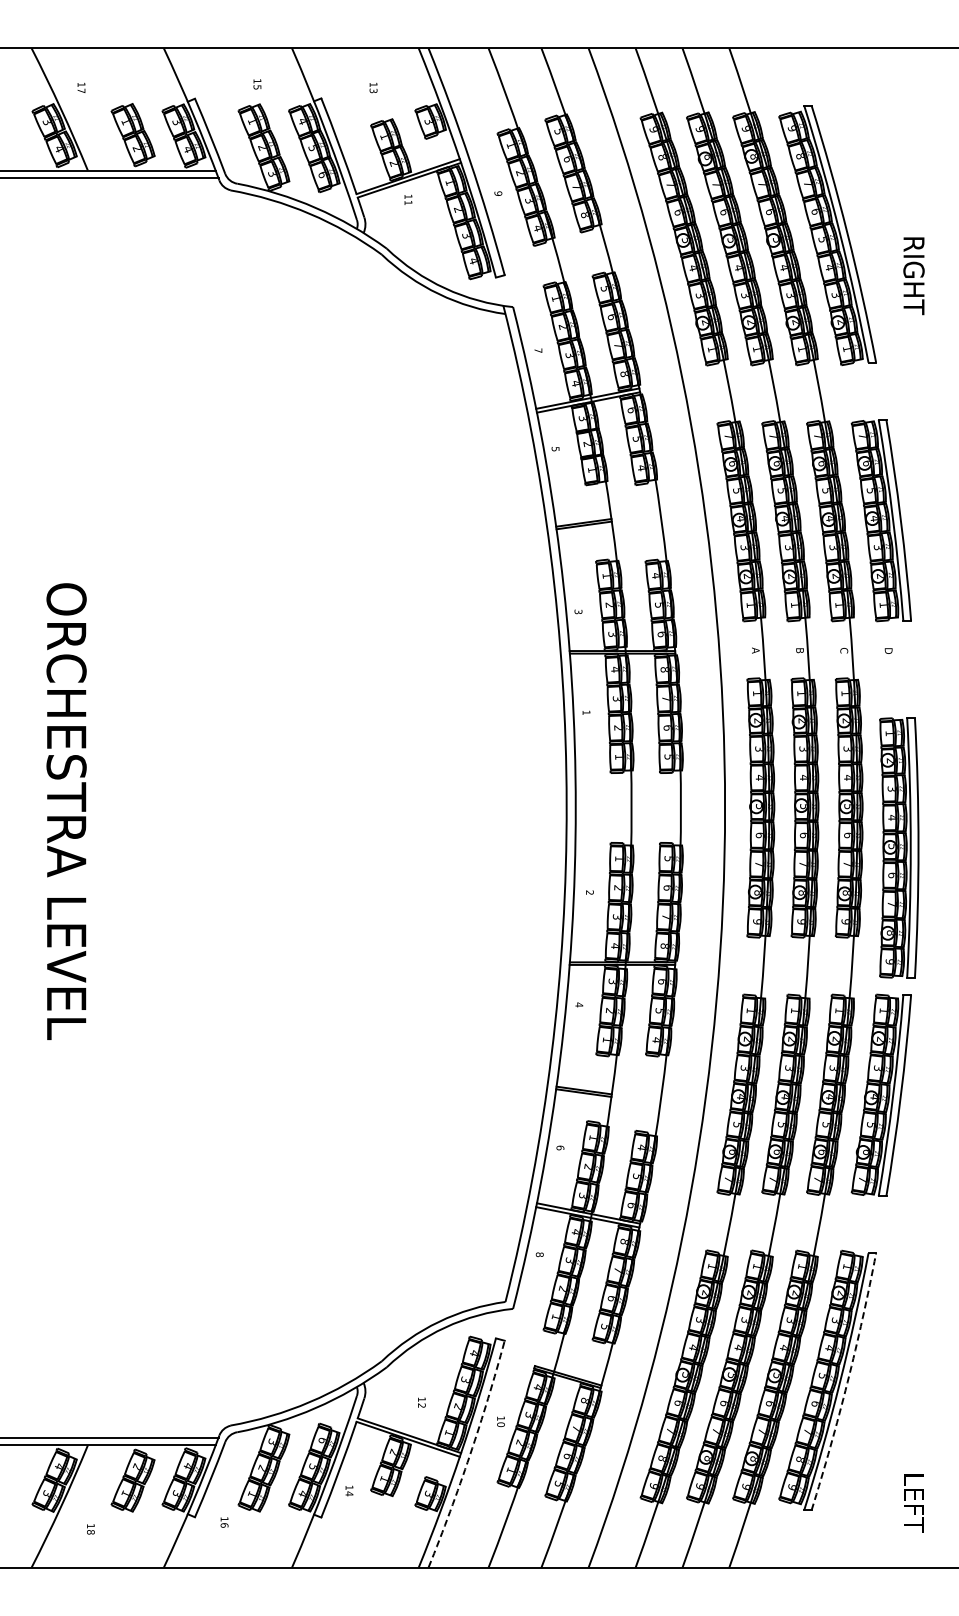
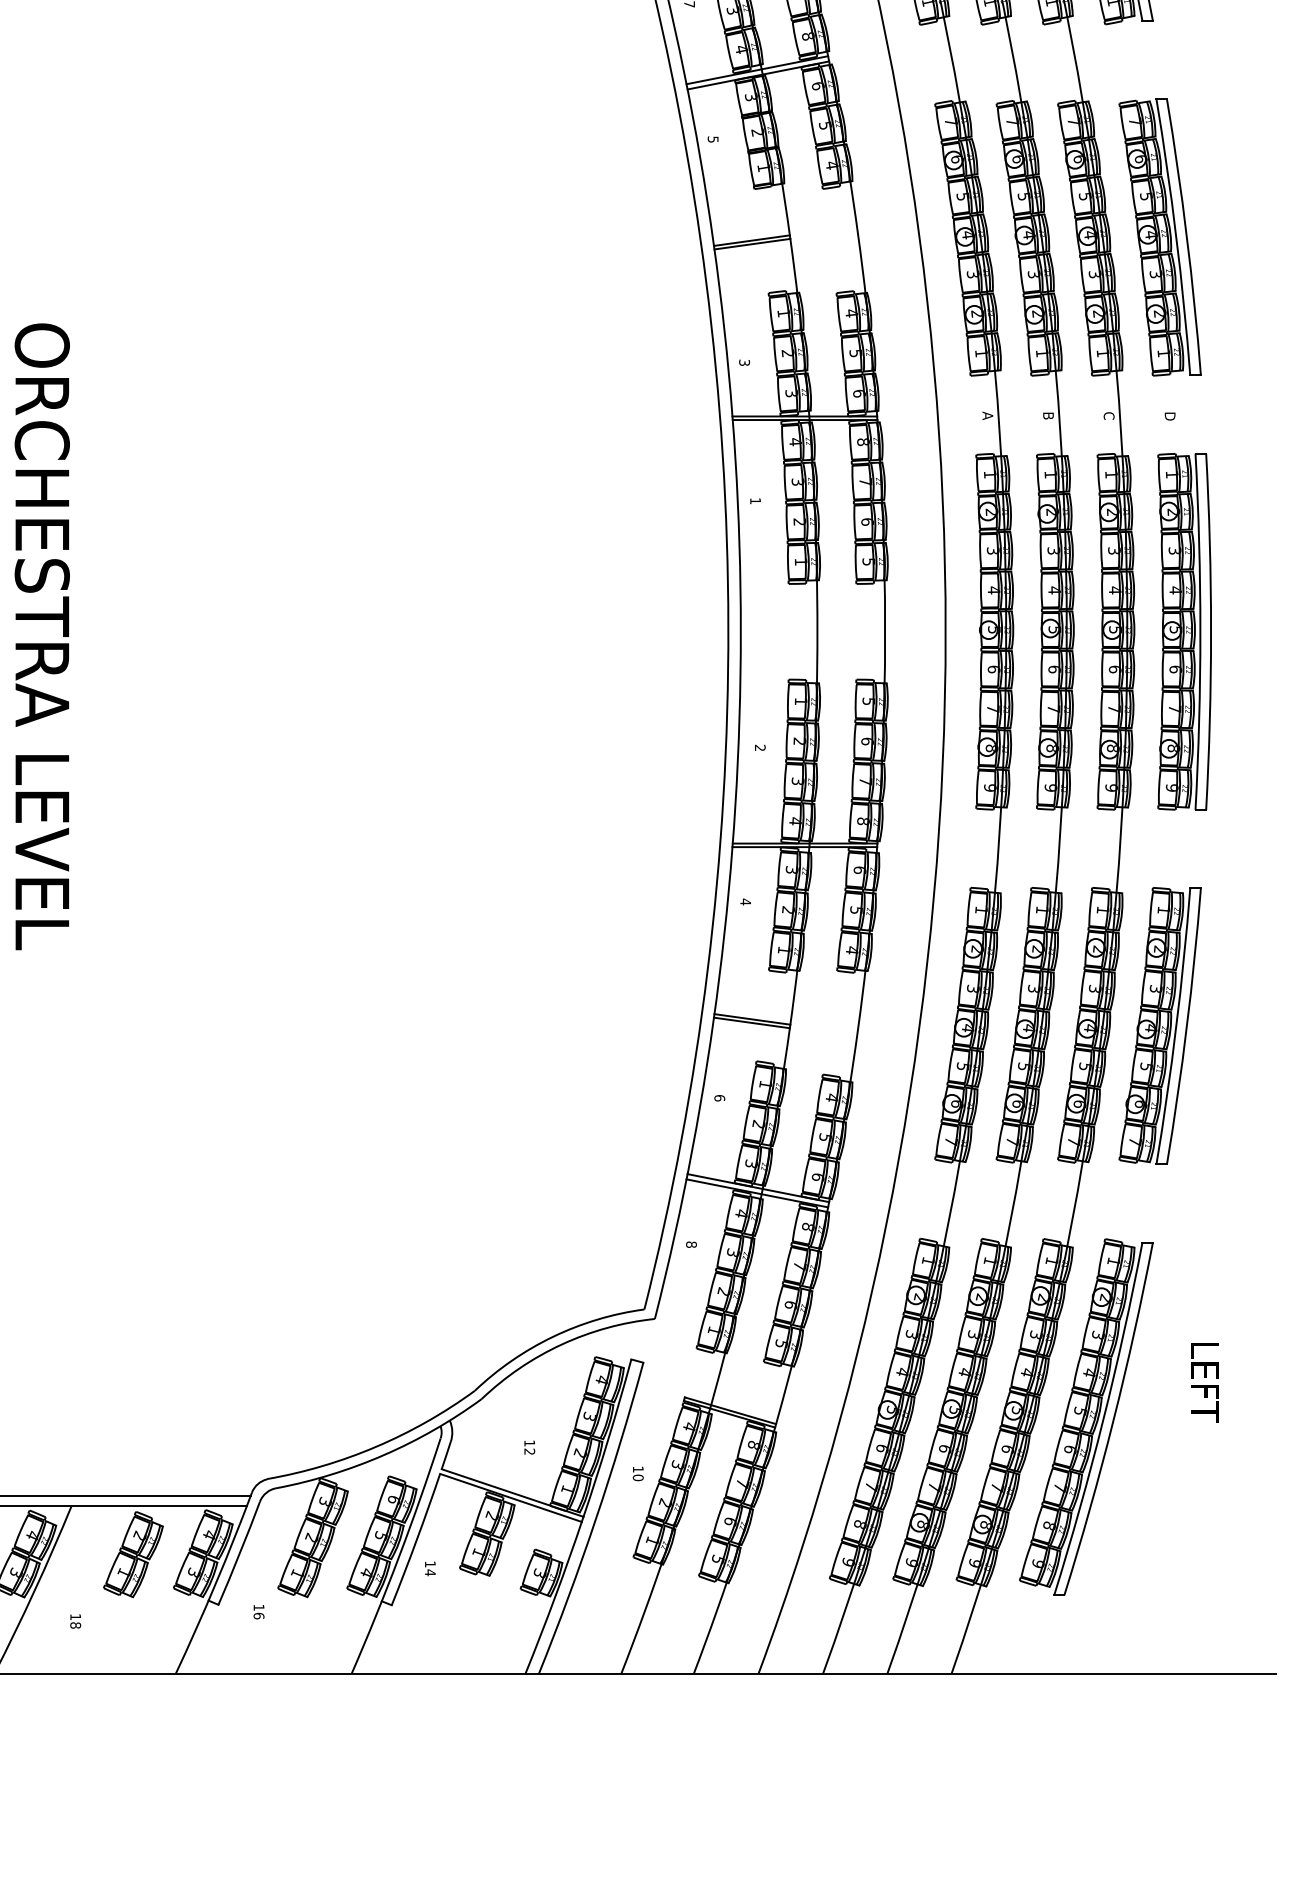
part: (899, 847) -> (1184, 631), moved
arc: (847, 1382) -> (1113, 1419), dashed -> solid
arc: (470, 1455) -> (596, 1520), dashed -> solid
text: (913, 1503) -> (1204, 1382), moved

